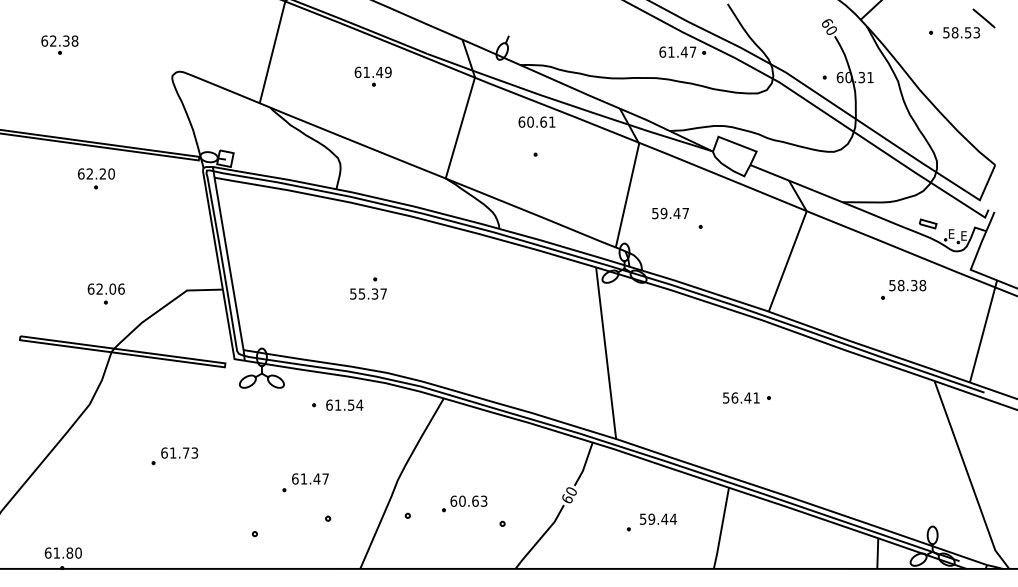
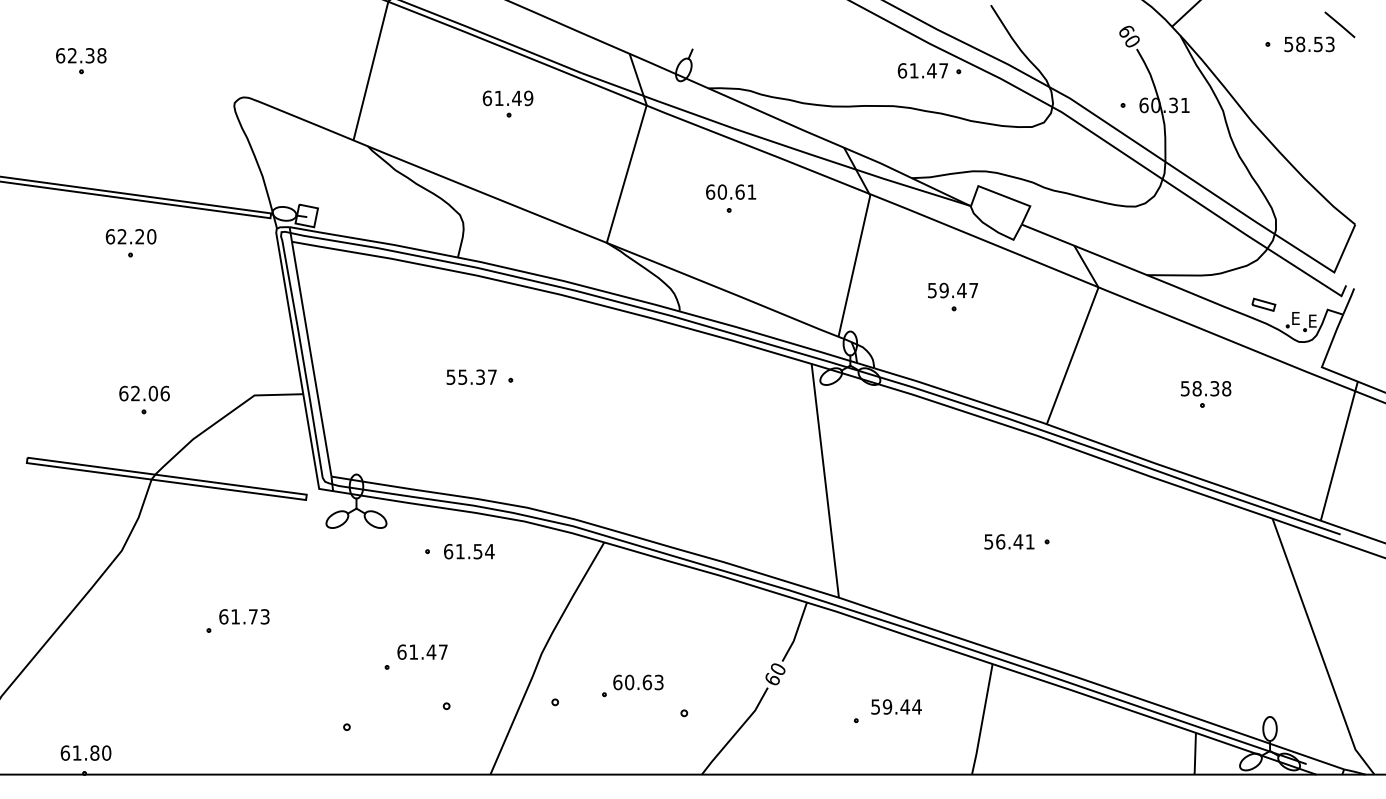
text: (537, 121) -> (731, 191), moved
text: (670, 213) -> (952, 290), moved
text: (908, 285) -> (1206, 388), moved
text: (368, 293) -> (471, 376), moved

